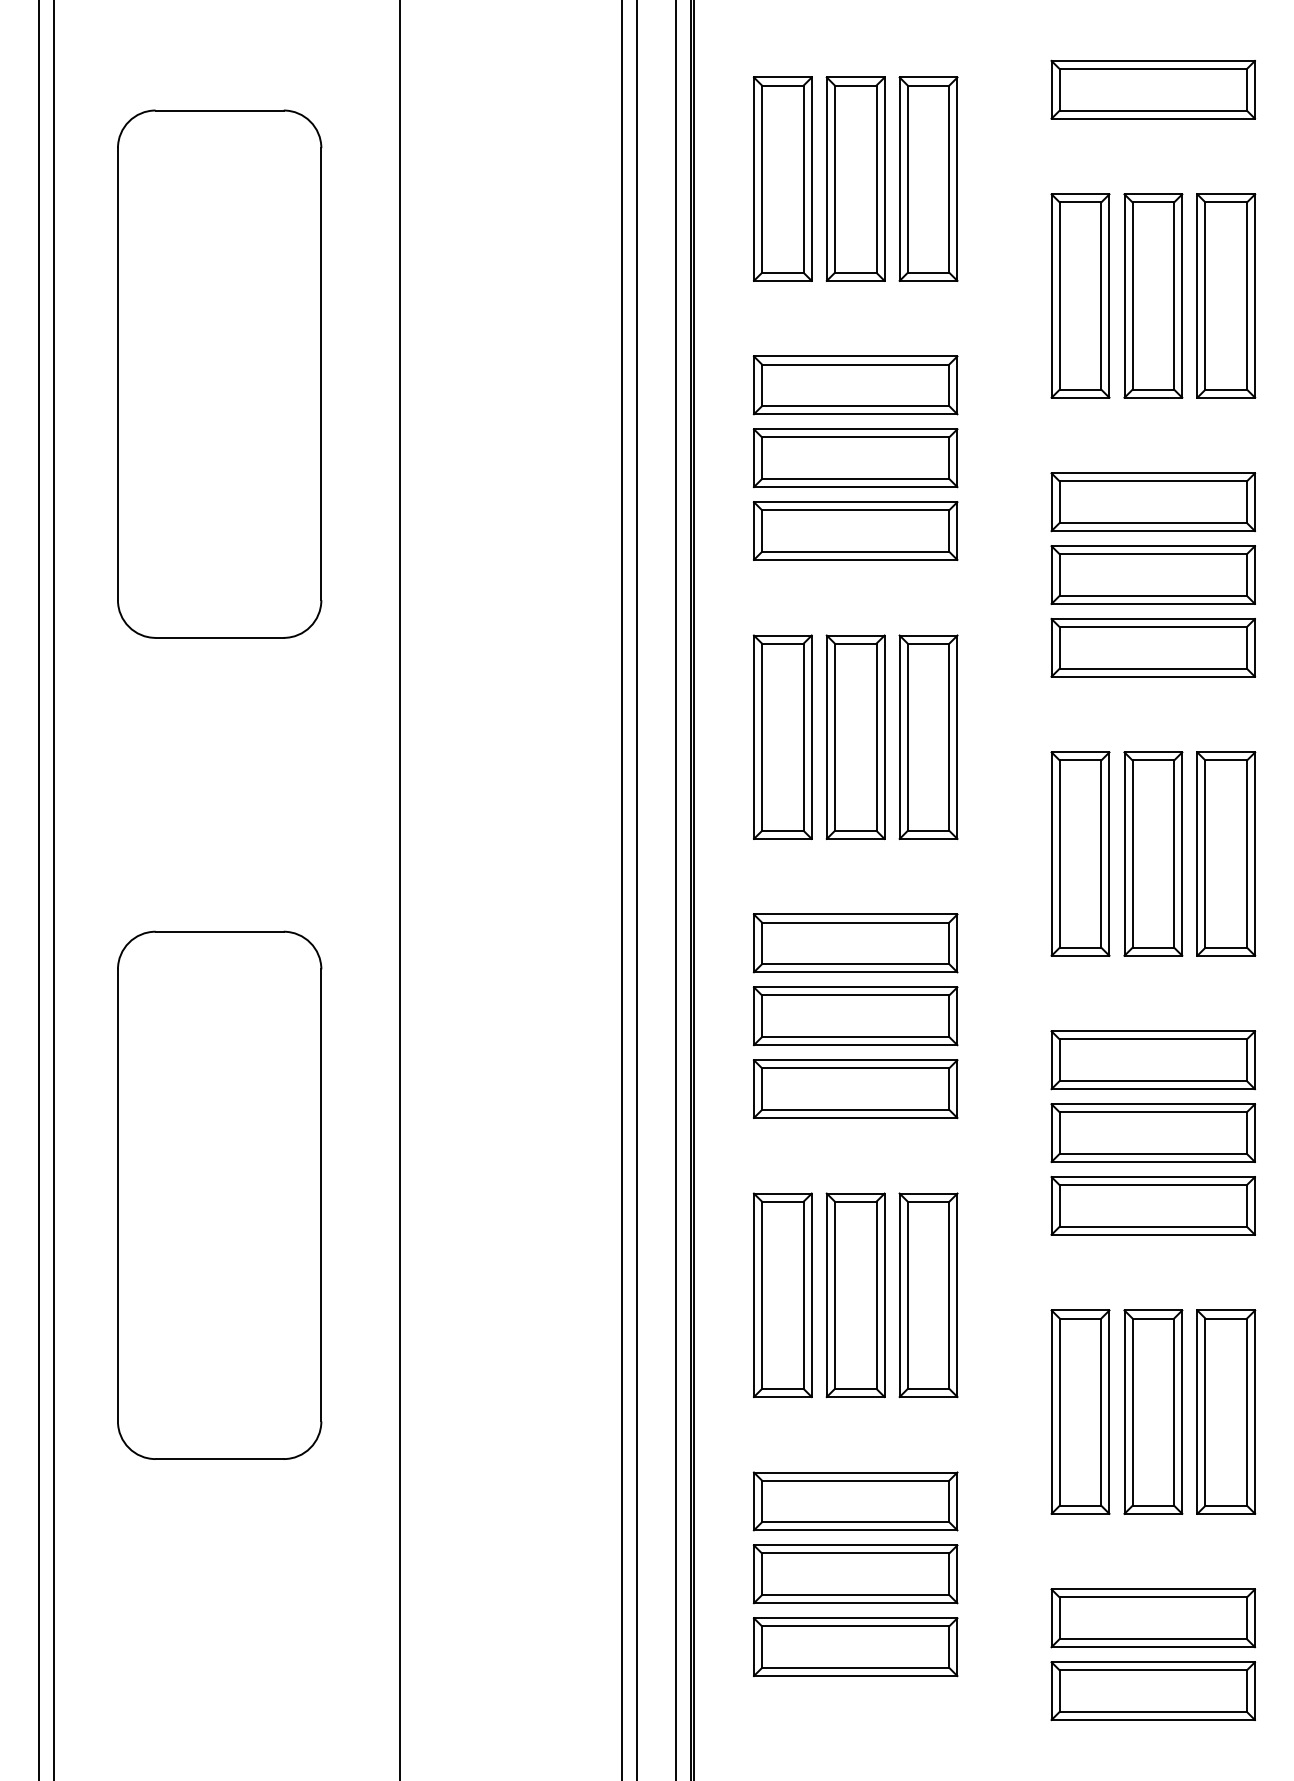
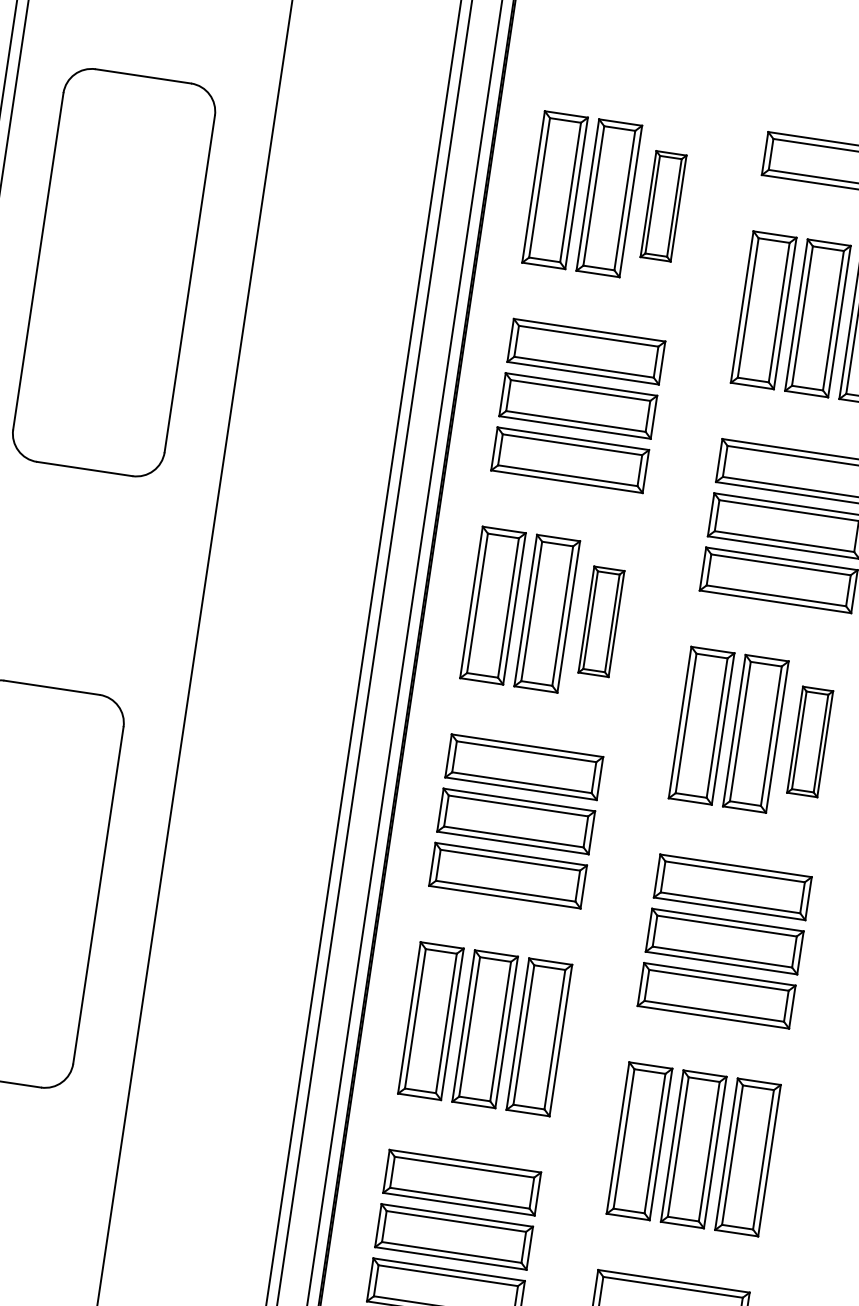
part: (928, 178) -> (663, 205), size x0.7
part: (928, 736) -> (601, 621), size x0.7
part: (1226, 853) -> (810, 741), size x0.7

